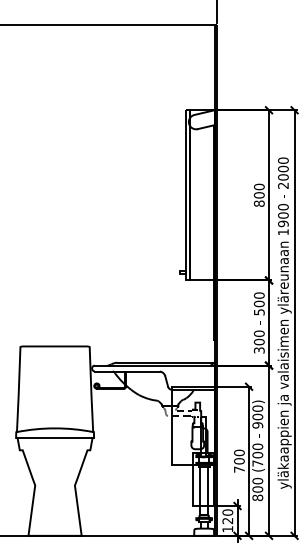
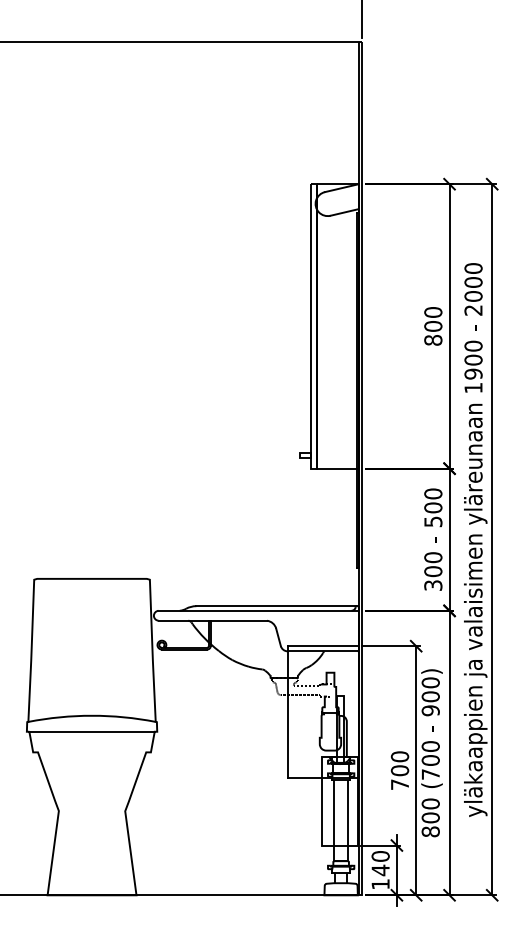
text: (227, 520) -> (380, 869), 120 -> 140

